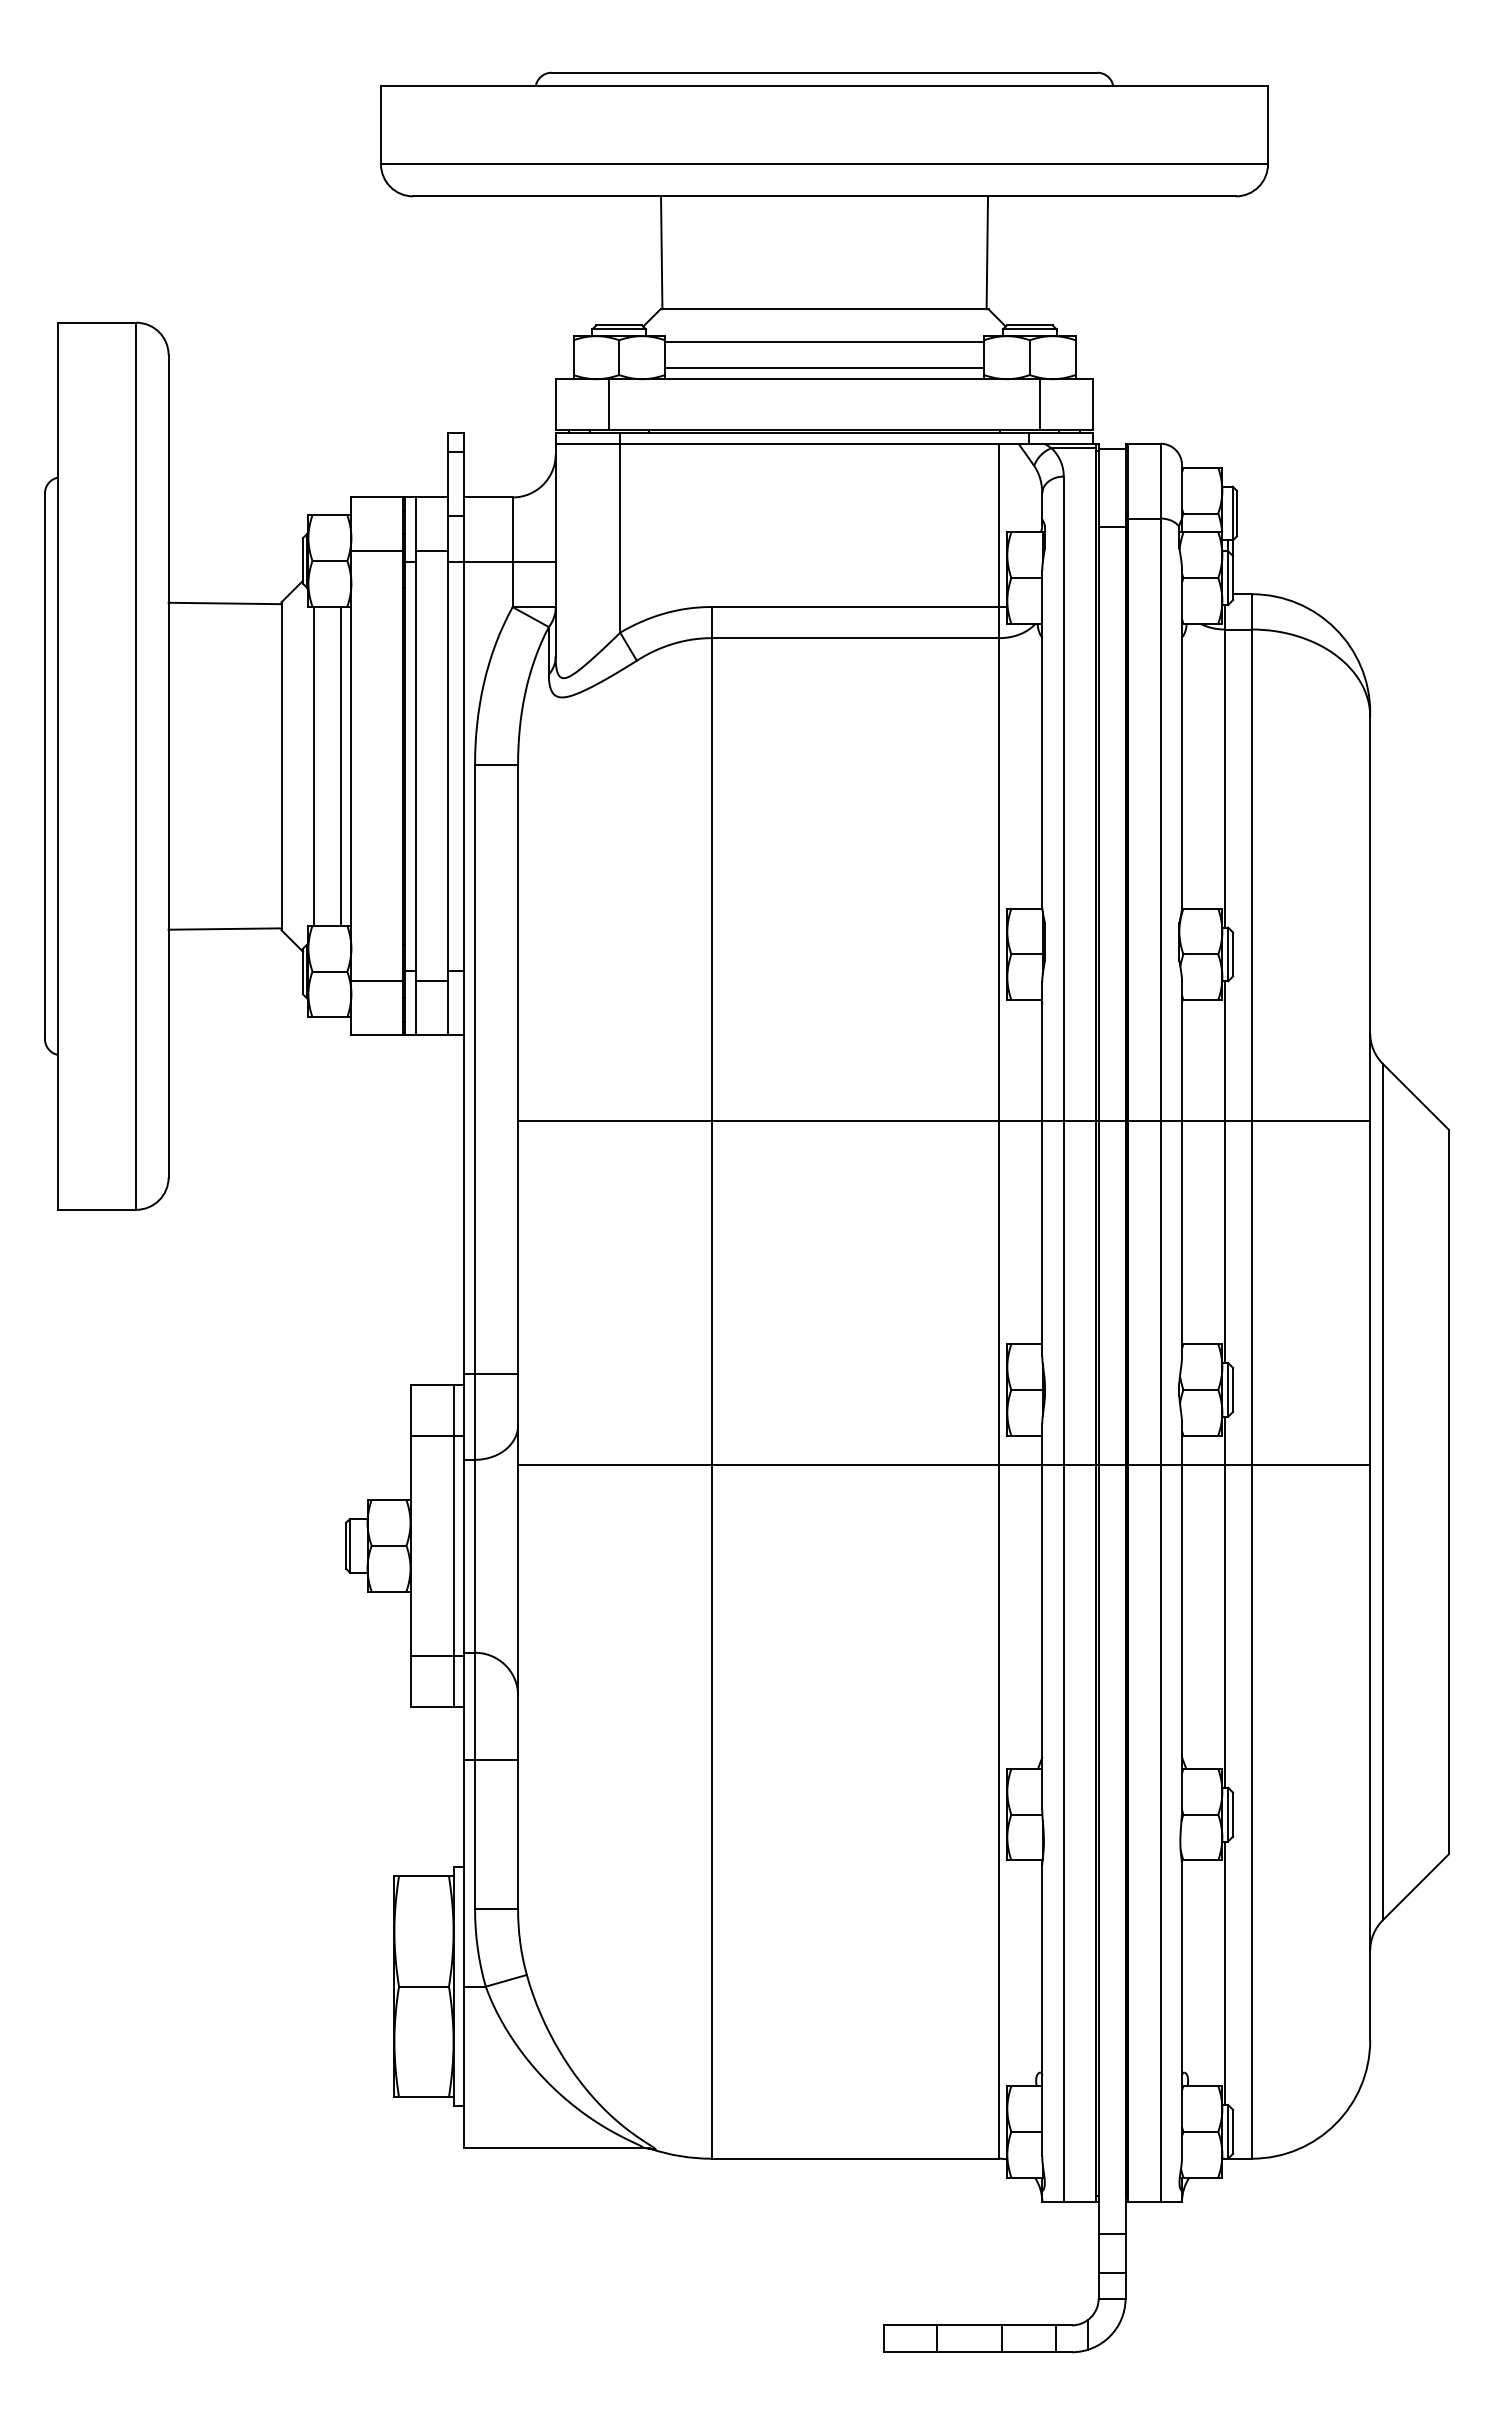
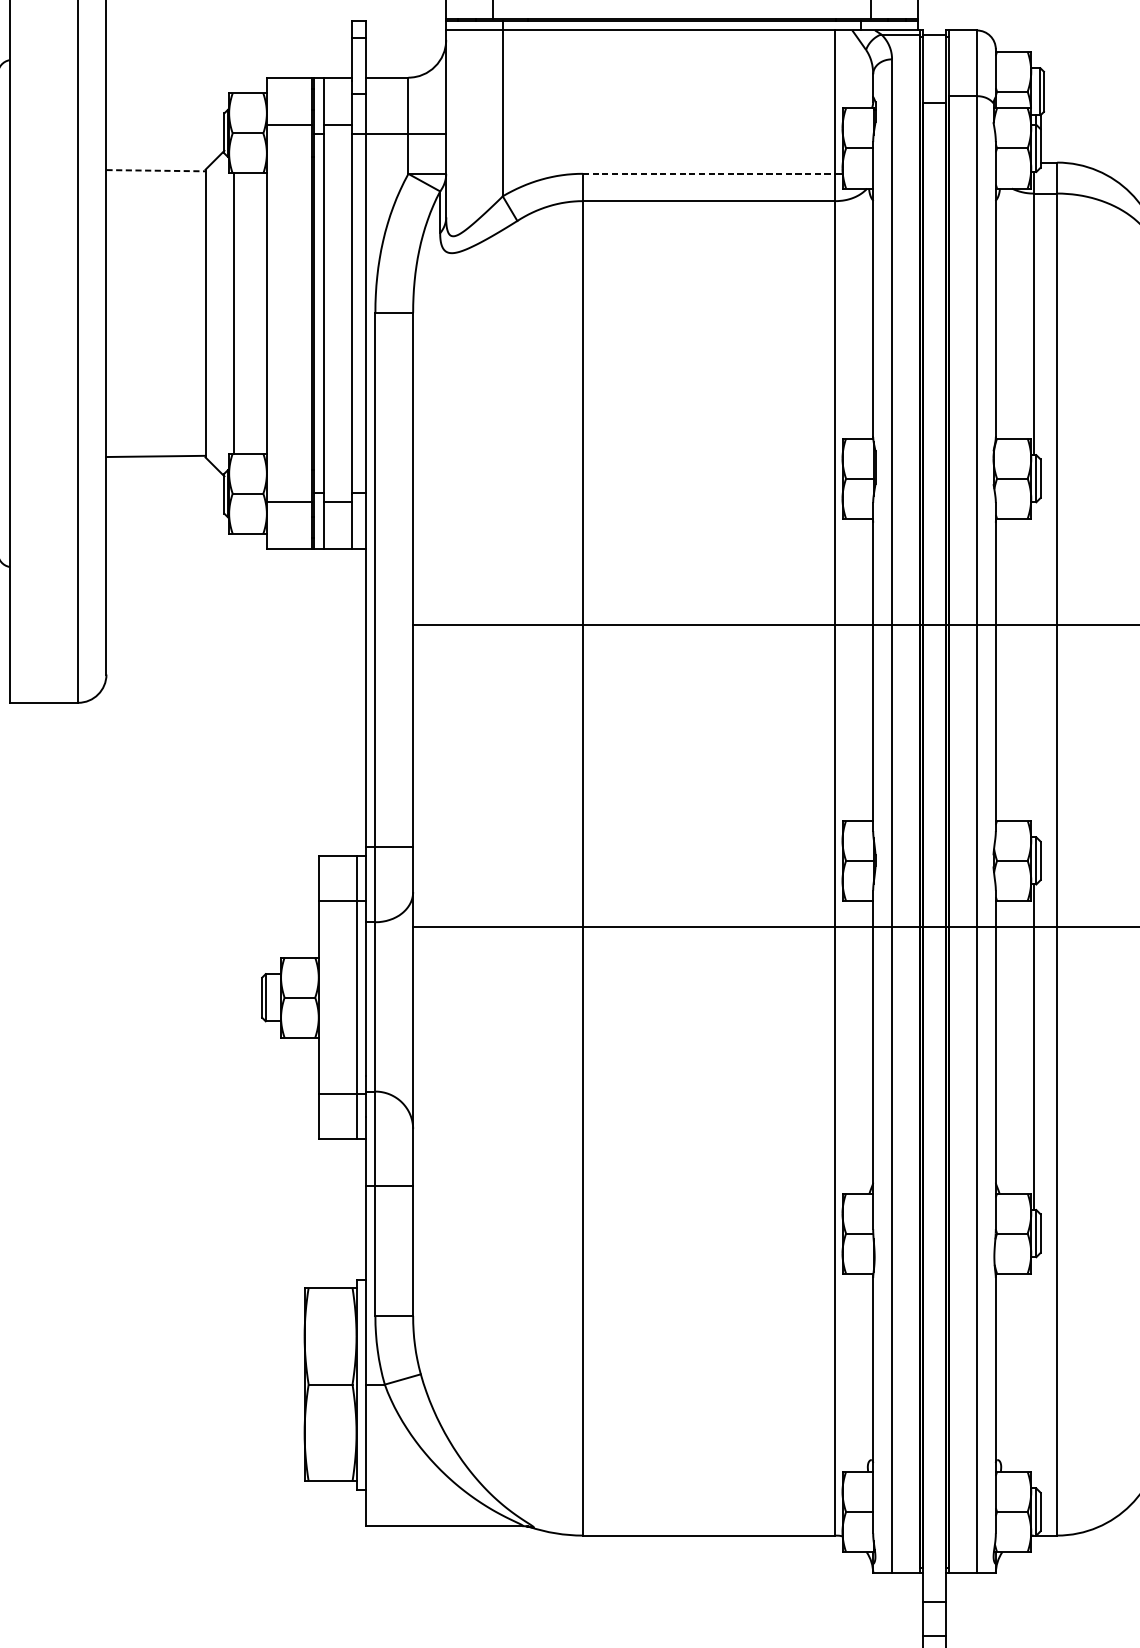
line: (225, 603) -> (156, 170), solid -> dashed
line: (855, 607) -> (709, 174), solid -> dashed
line: (340, 765) -> (257, 312), removed
line: (1225, 1172) -> (1033, 670), removed
line: (1225, 1972) -> (1033, 1372), removed

